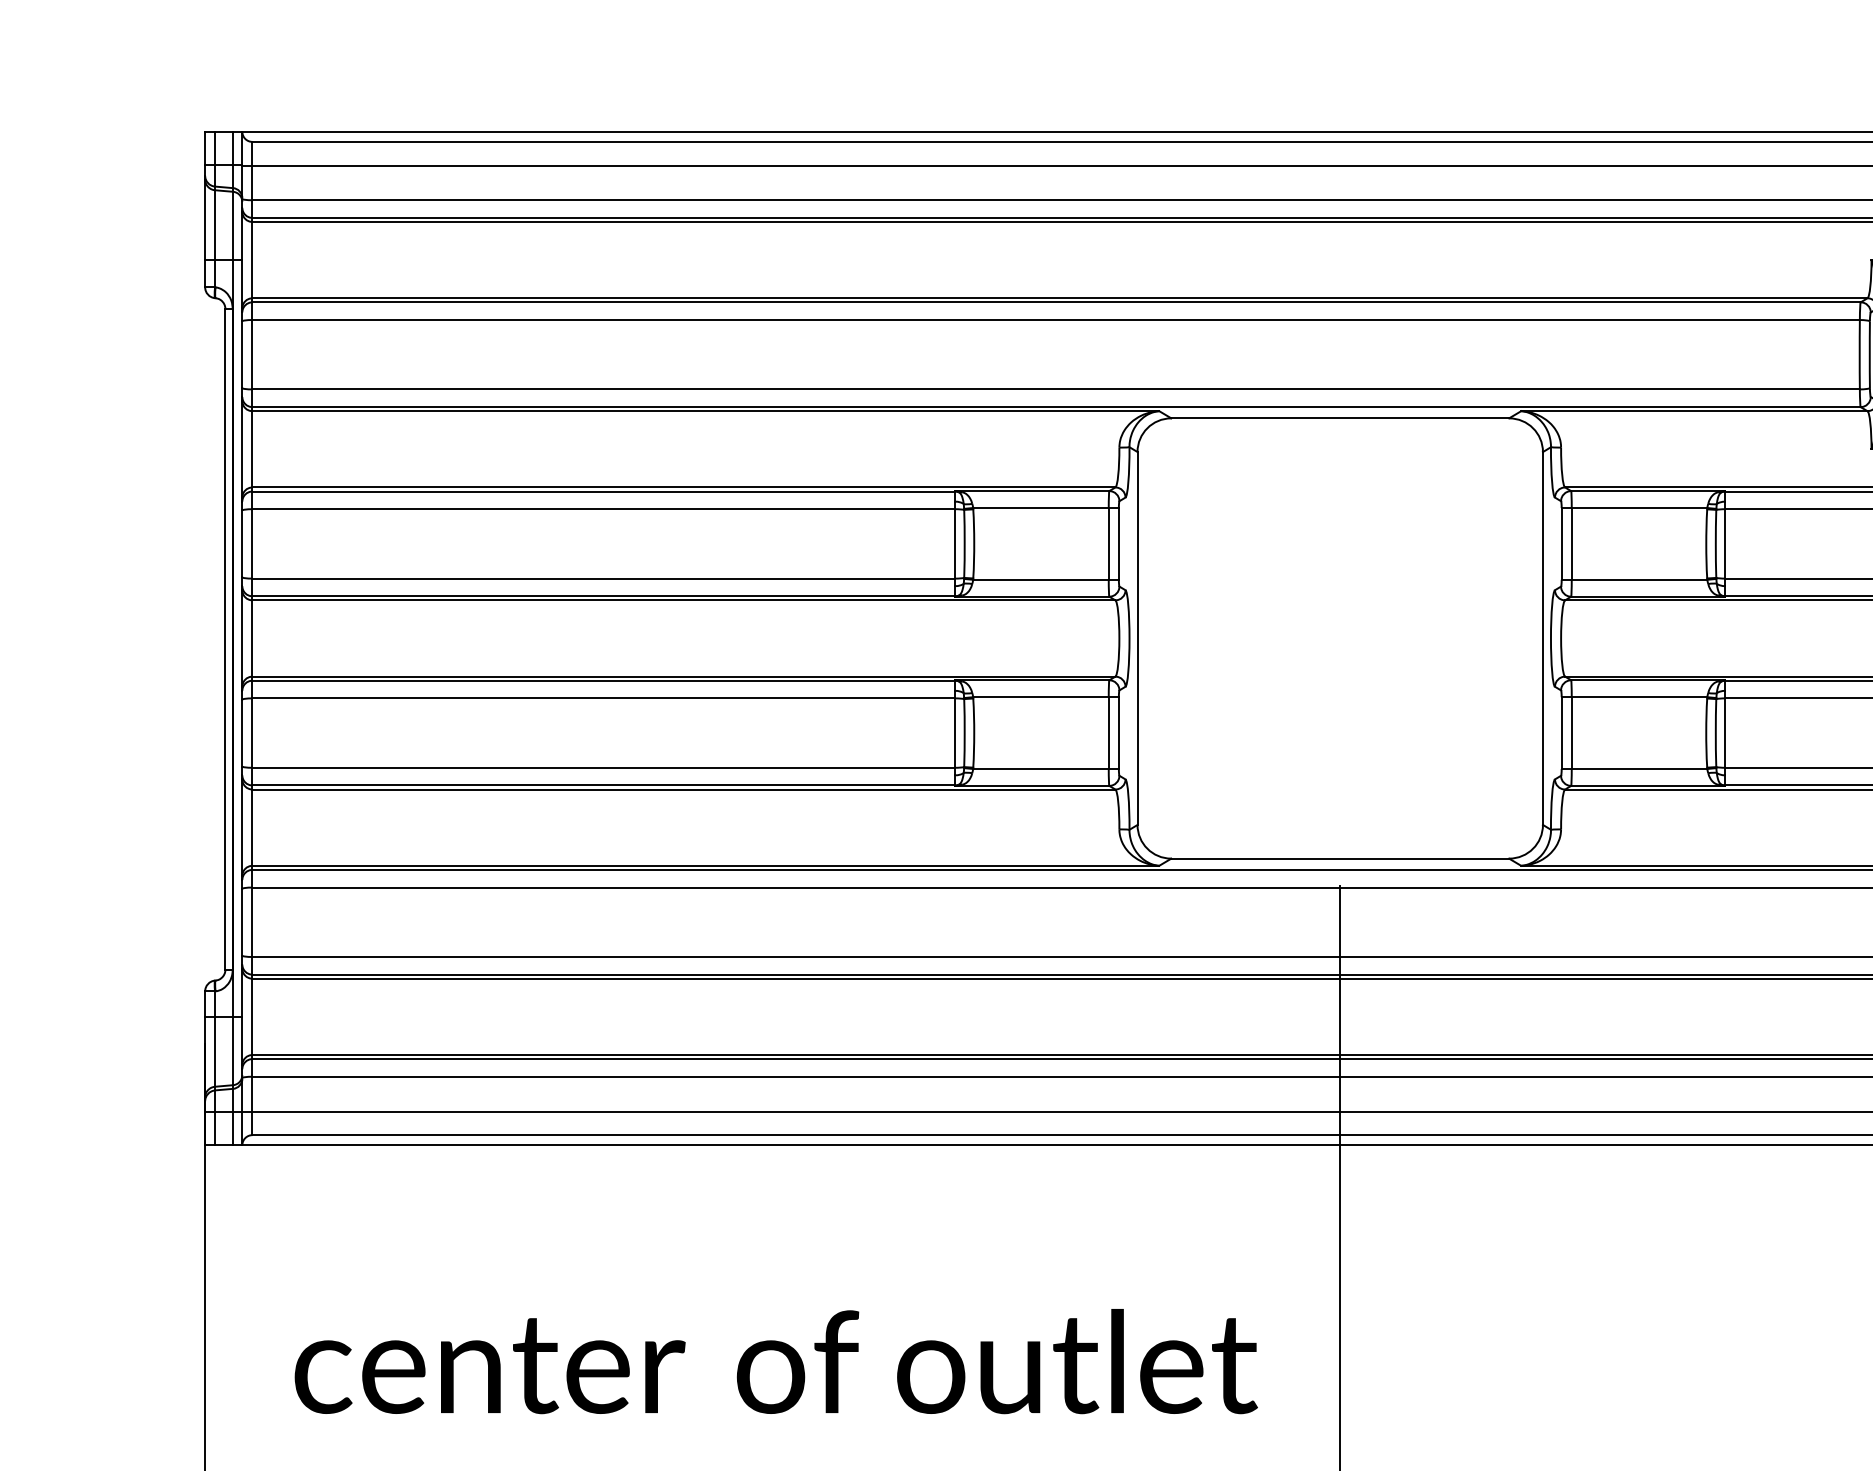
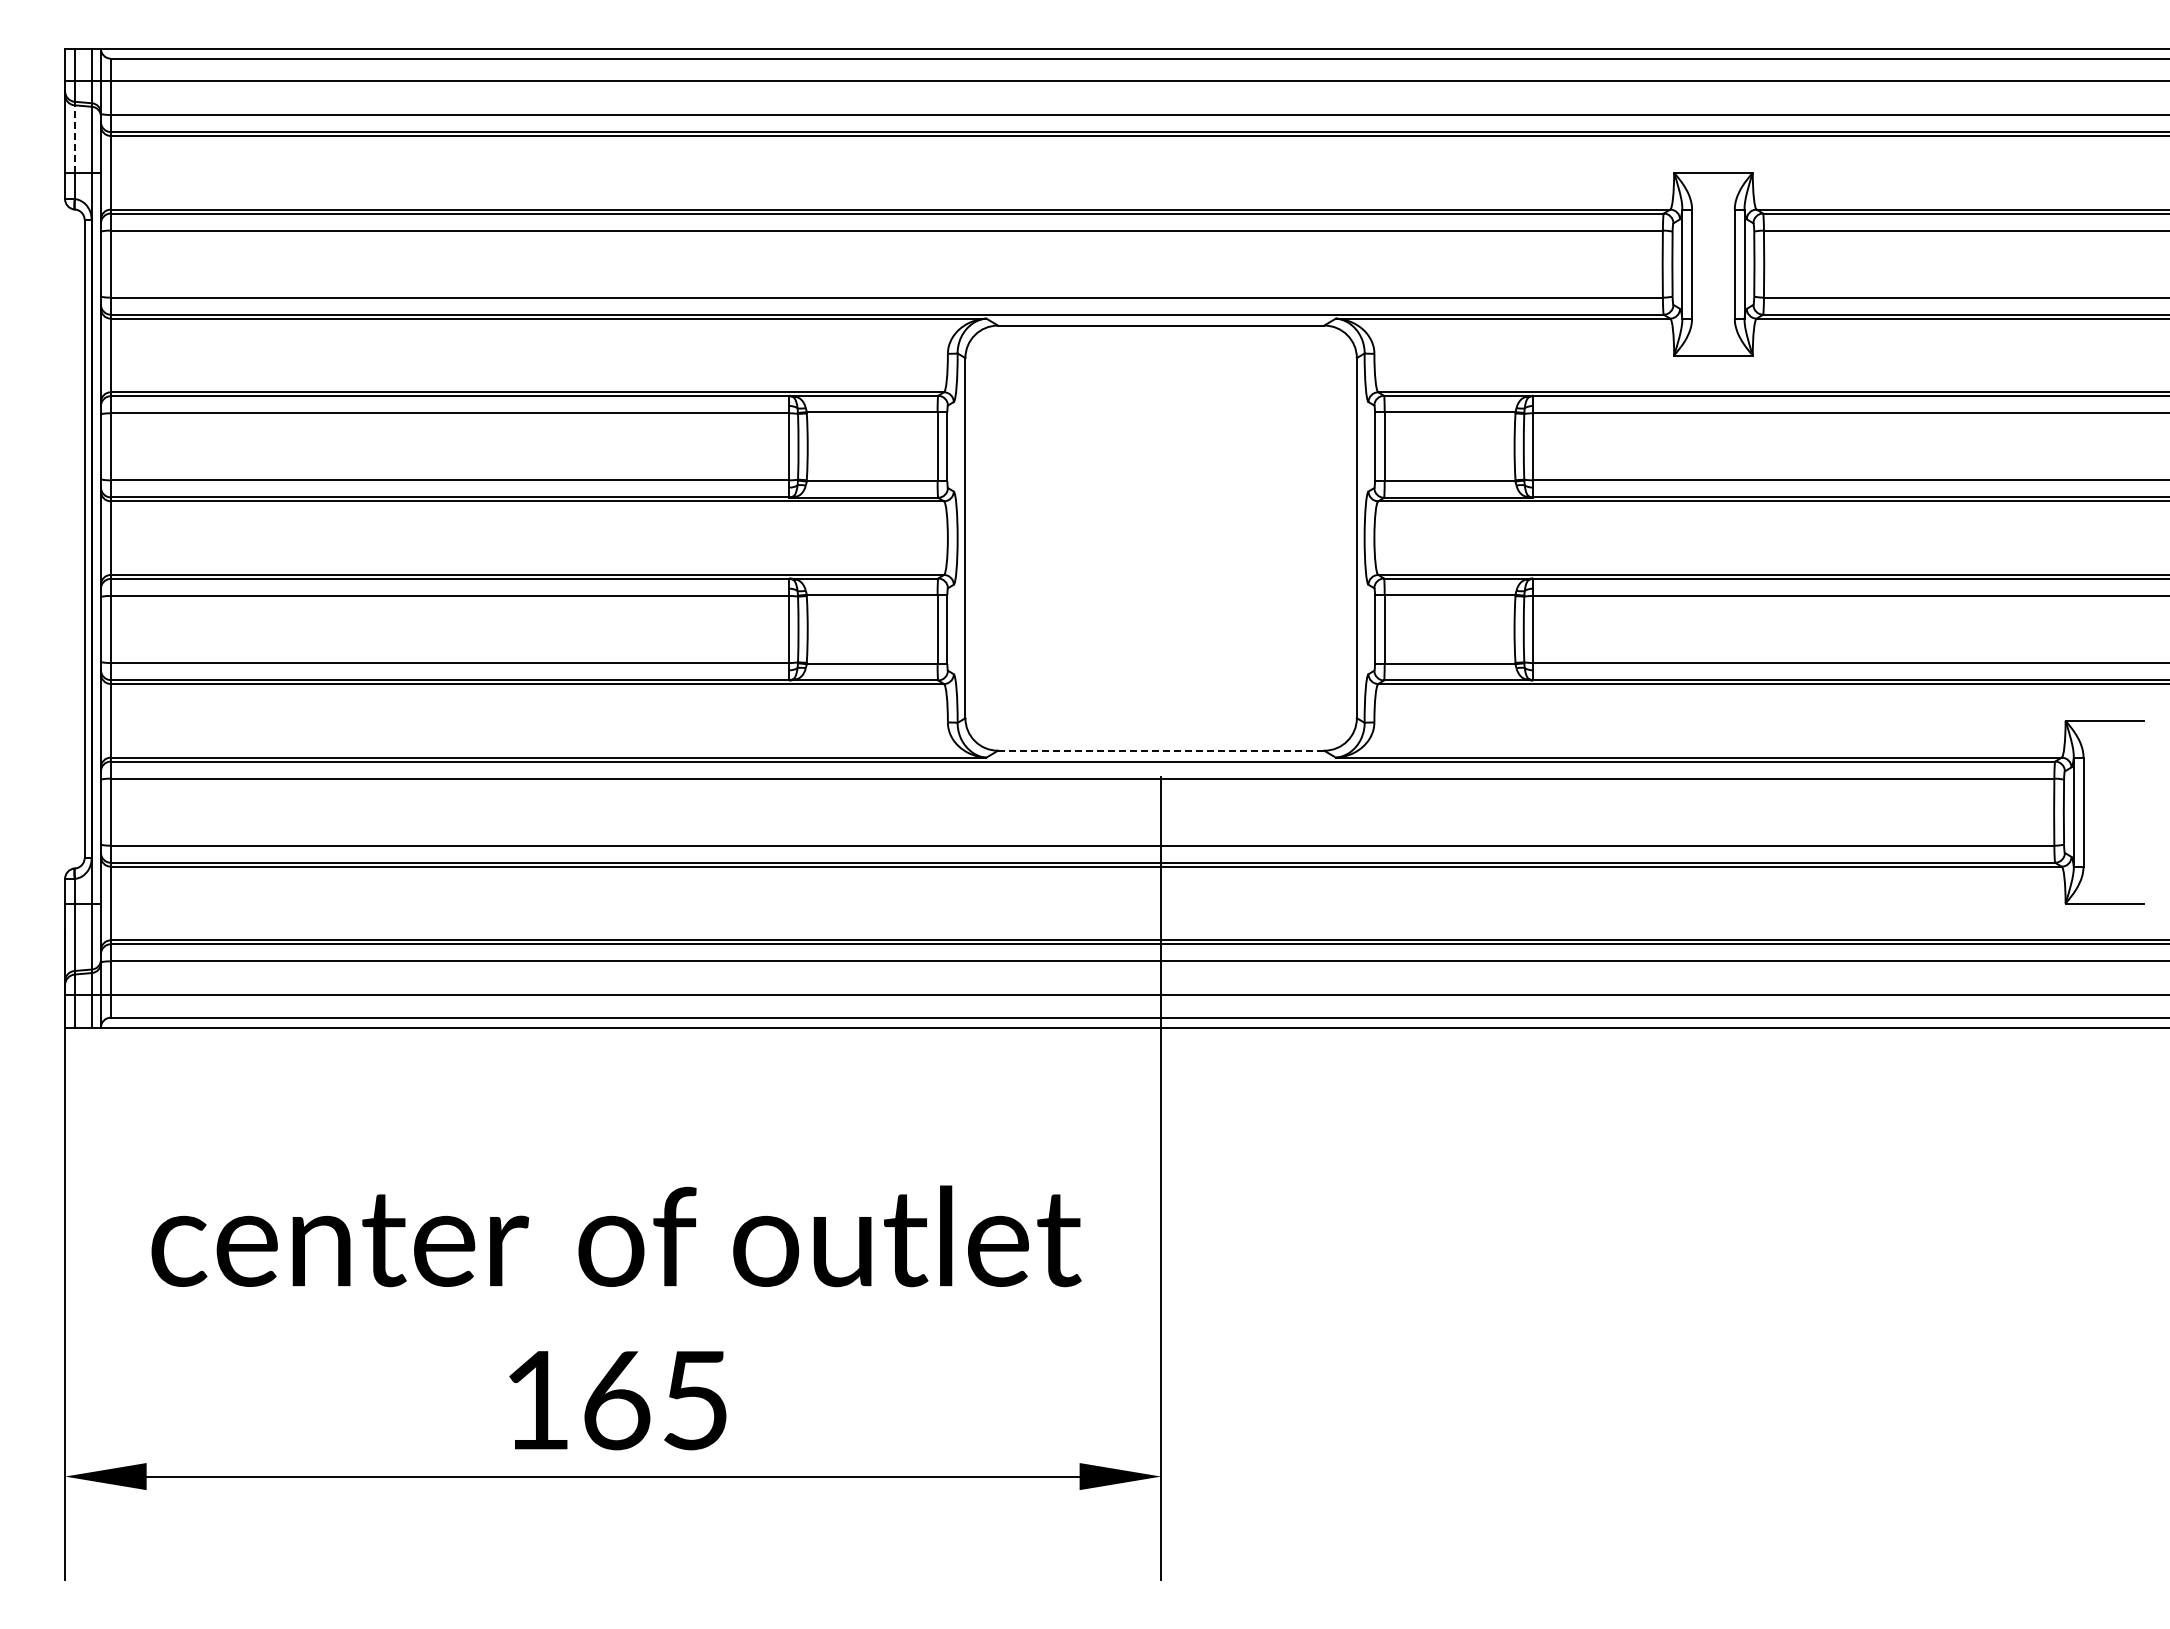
line: (214, 225) -> (74, 139), solid -> dashed
line: (1340, 858) -> (1161, 750), solid -> dashed

